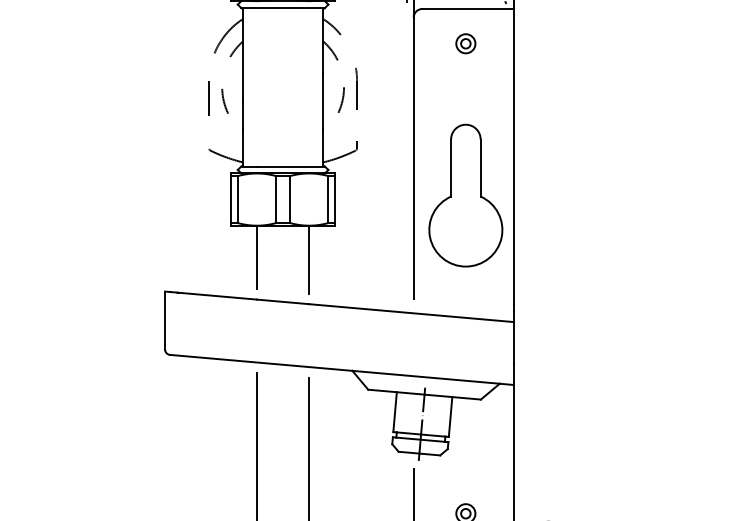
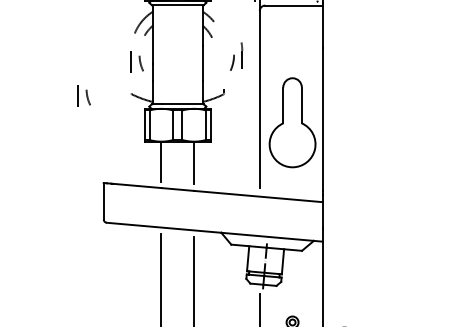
part: (465, 43) -> (292, 27), removed
part: (347, 90) -> (236, 56), moved
part: (132, 152) -> (83, 95), added

